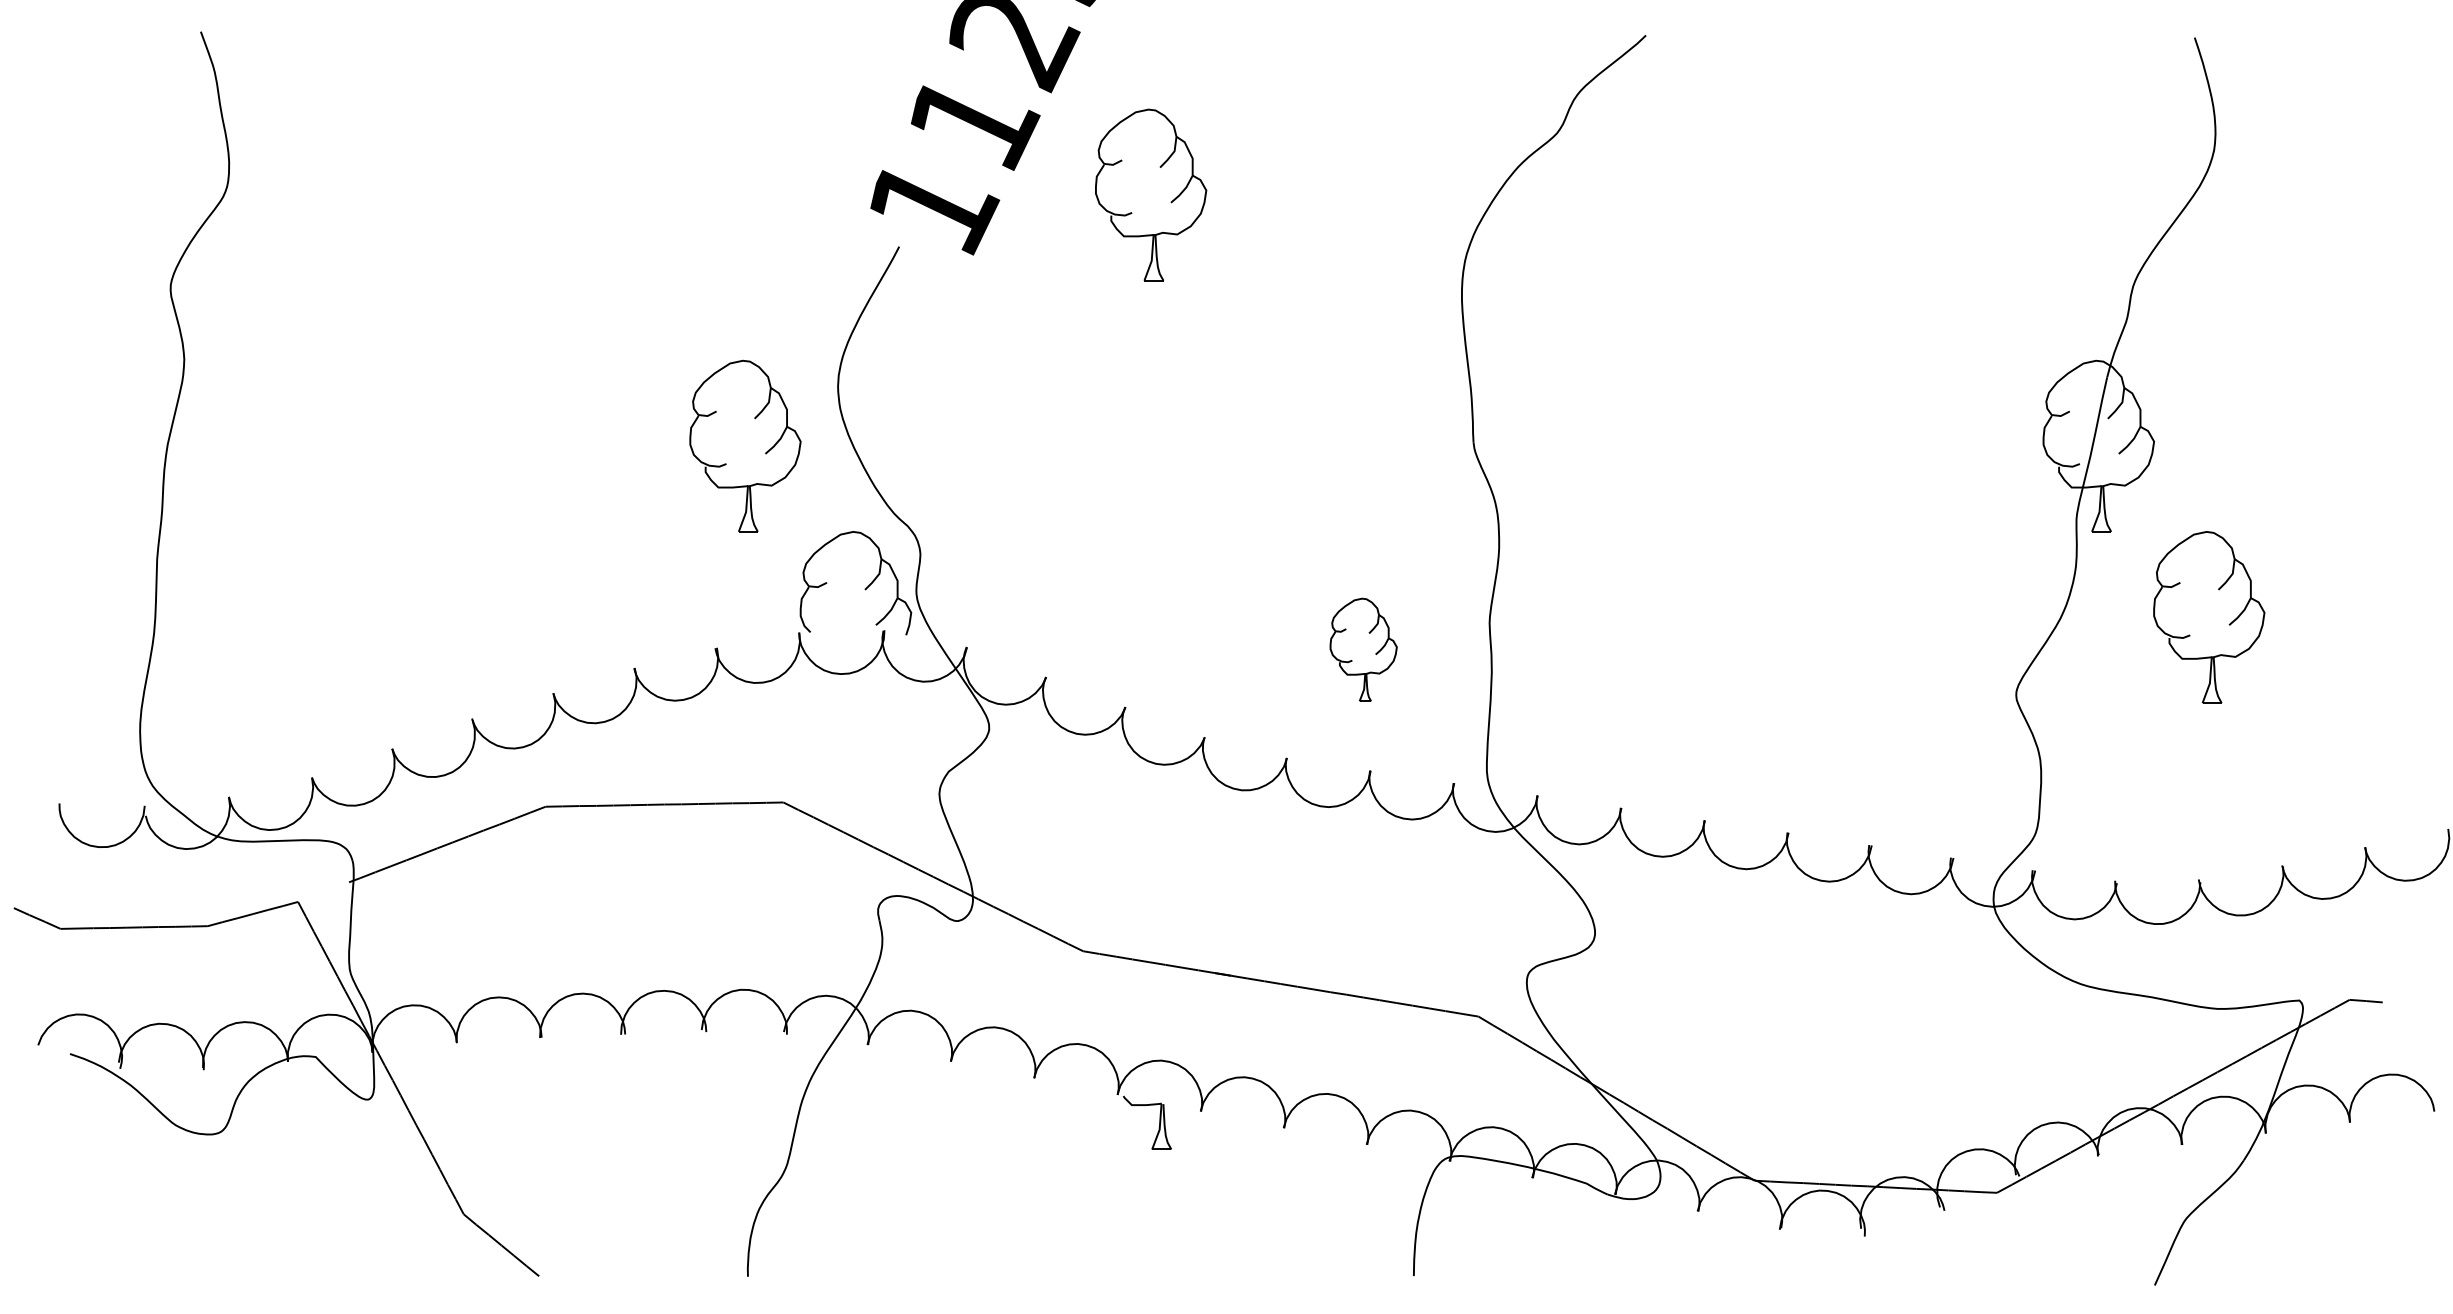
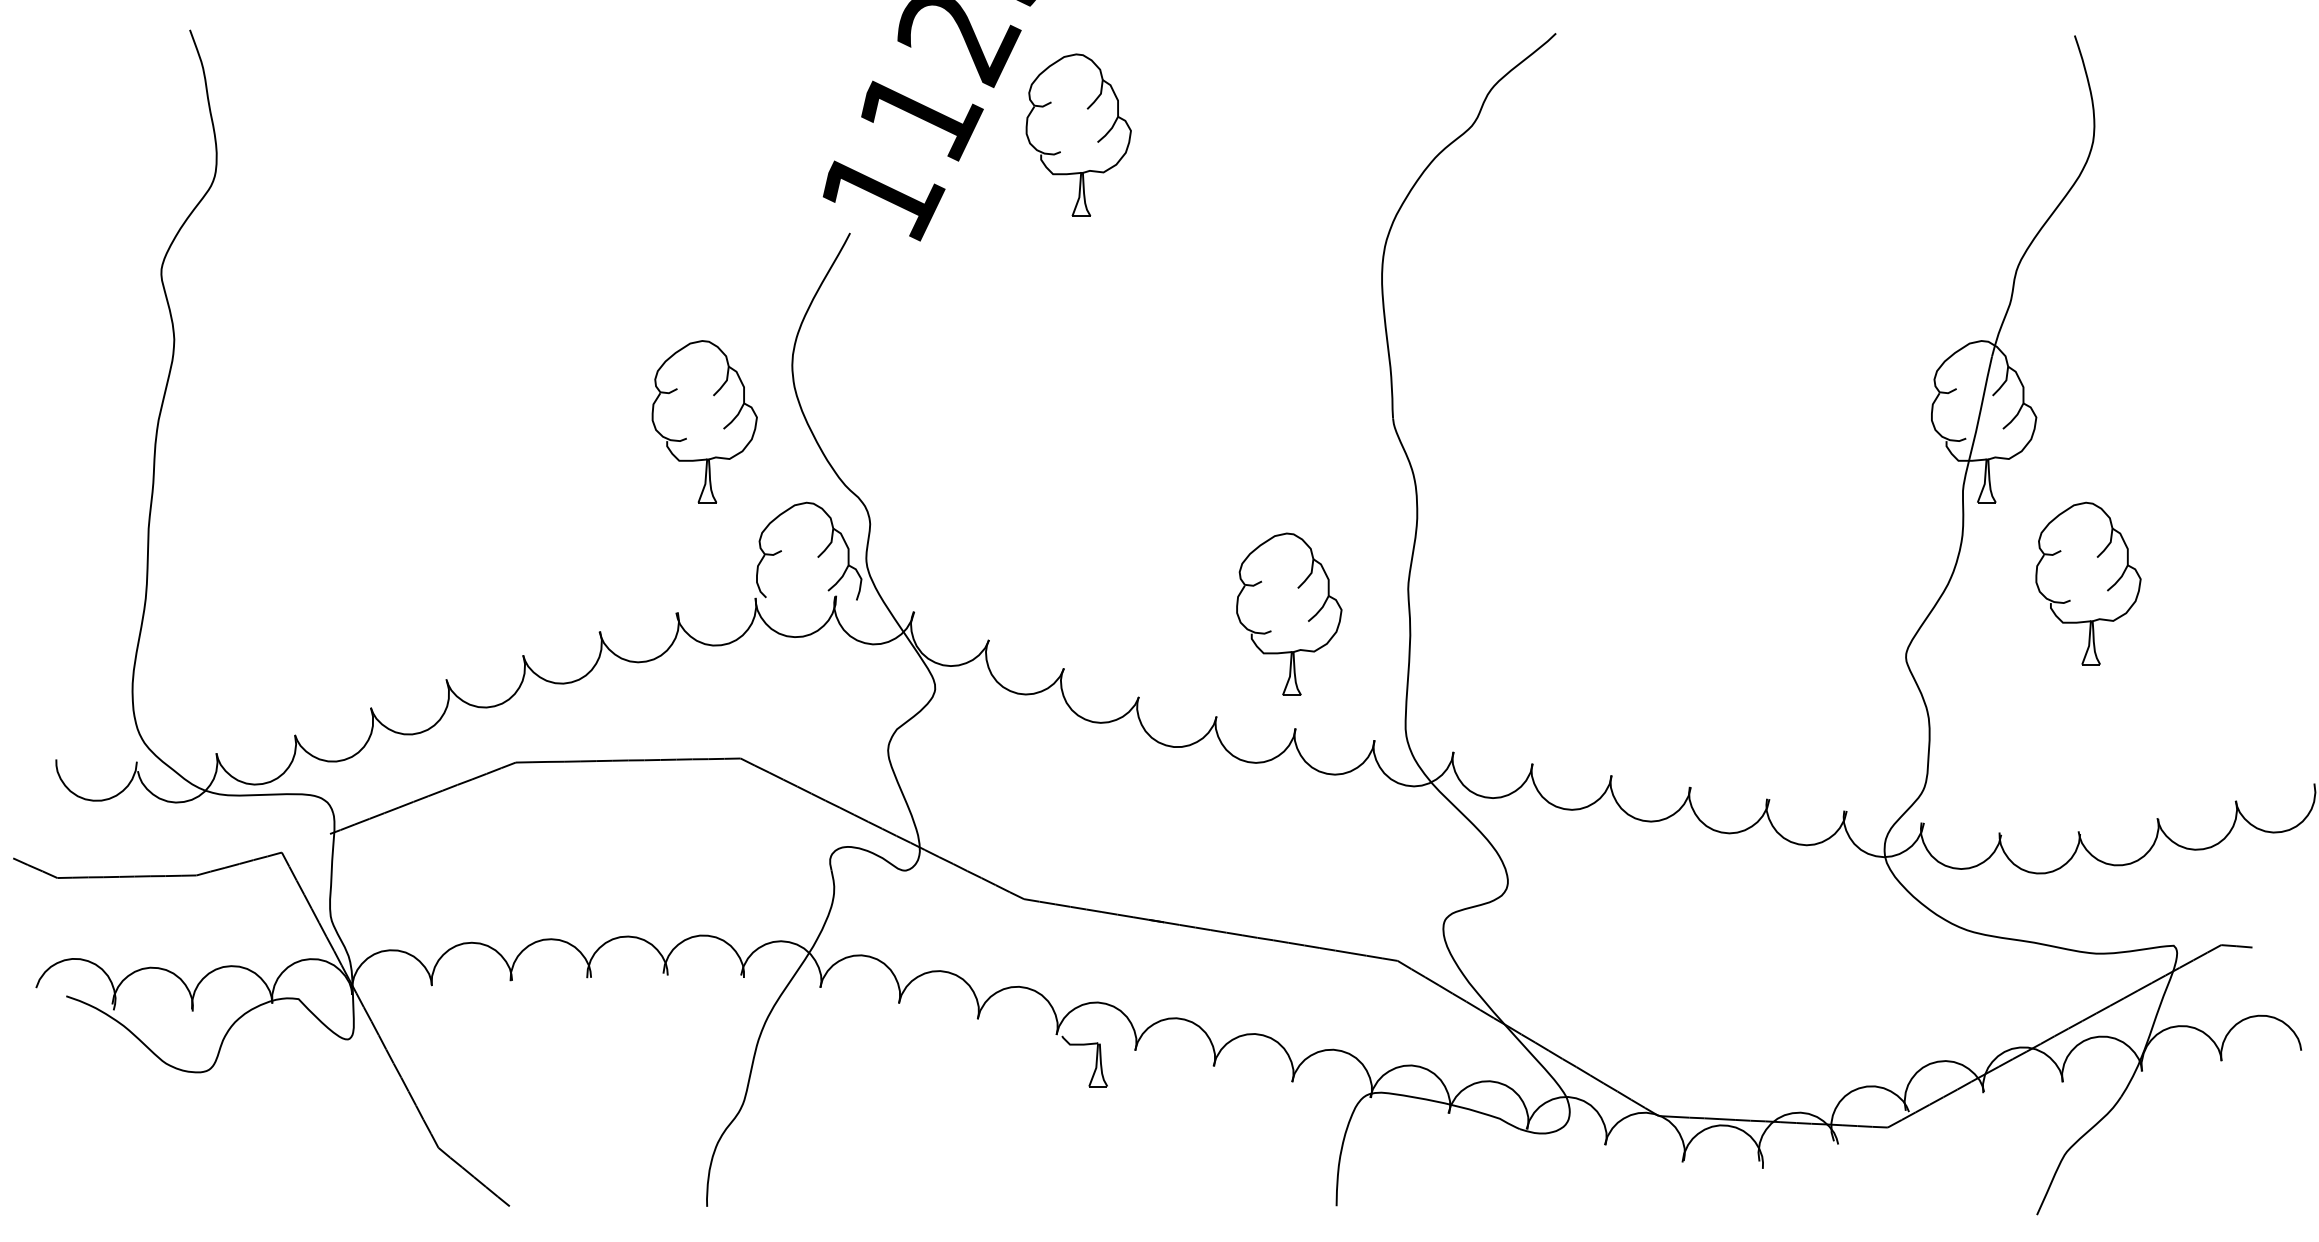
part: (1151, 194) -> (1079, 134), moved
part: (1363, 649) -> (1289, 613), size x1.67

